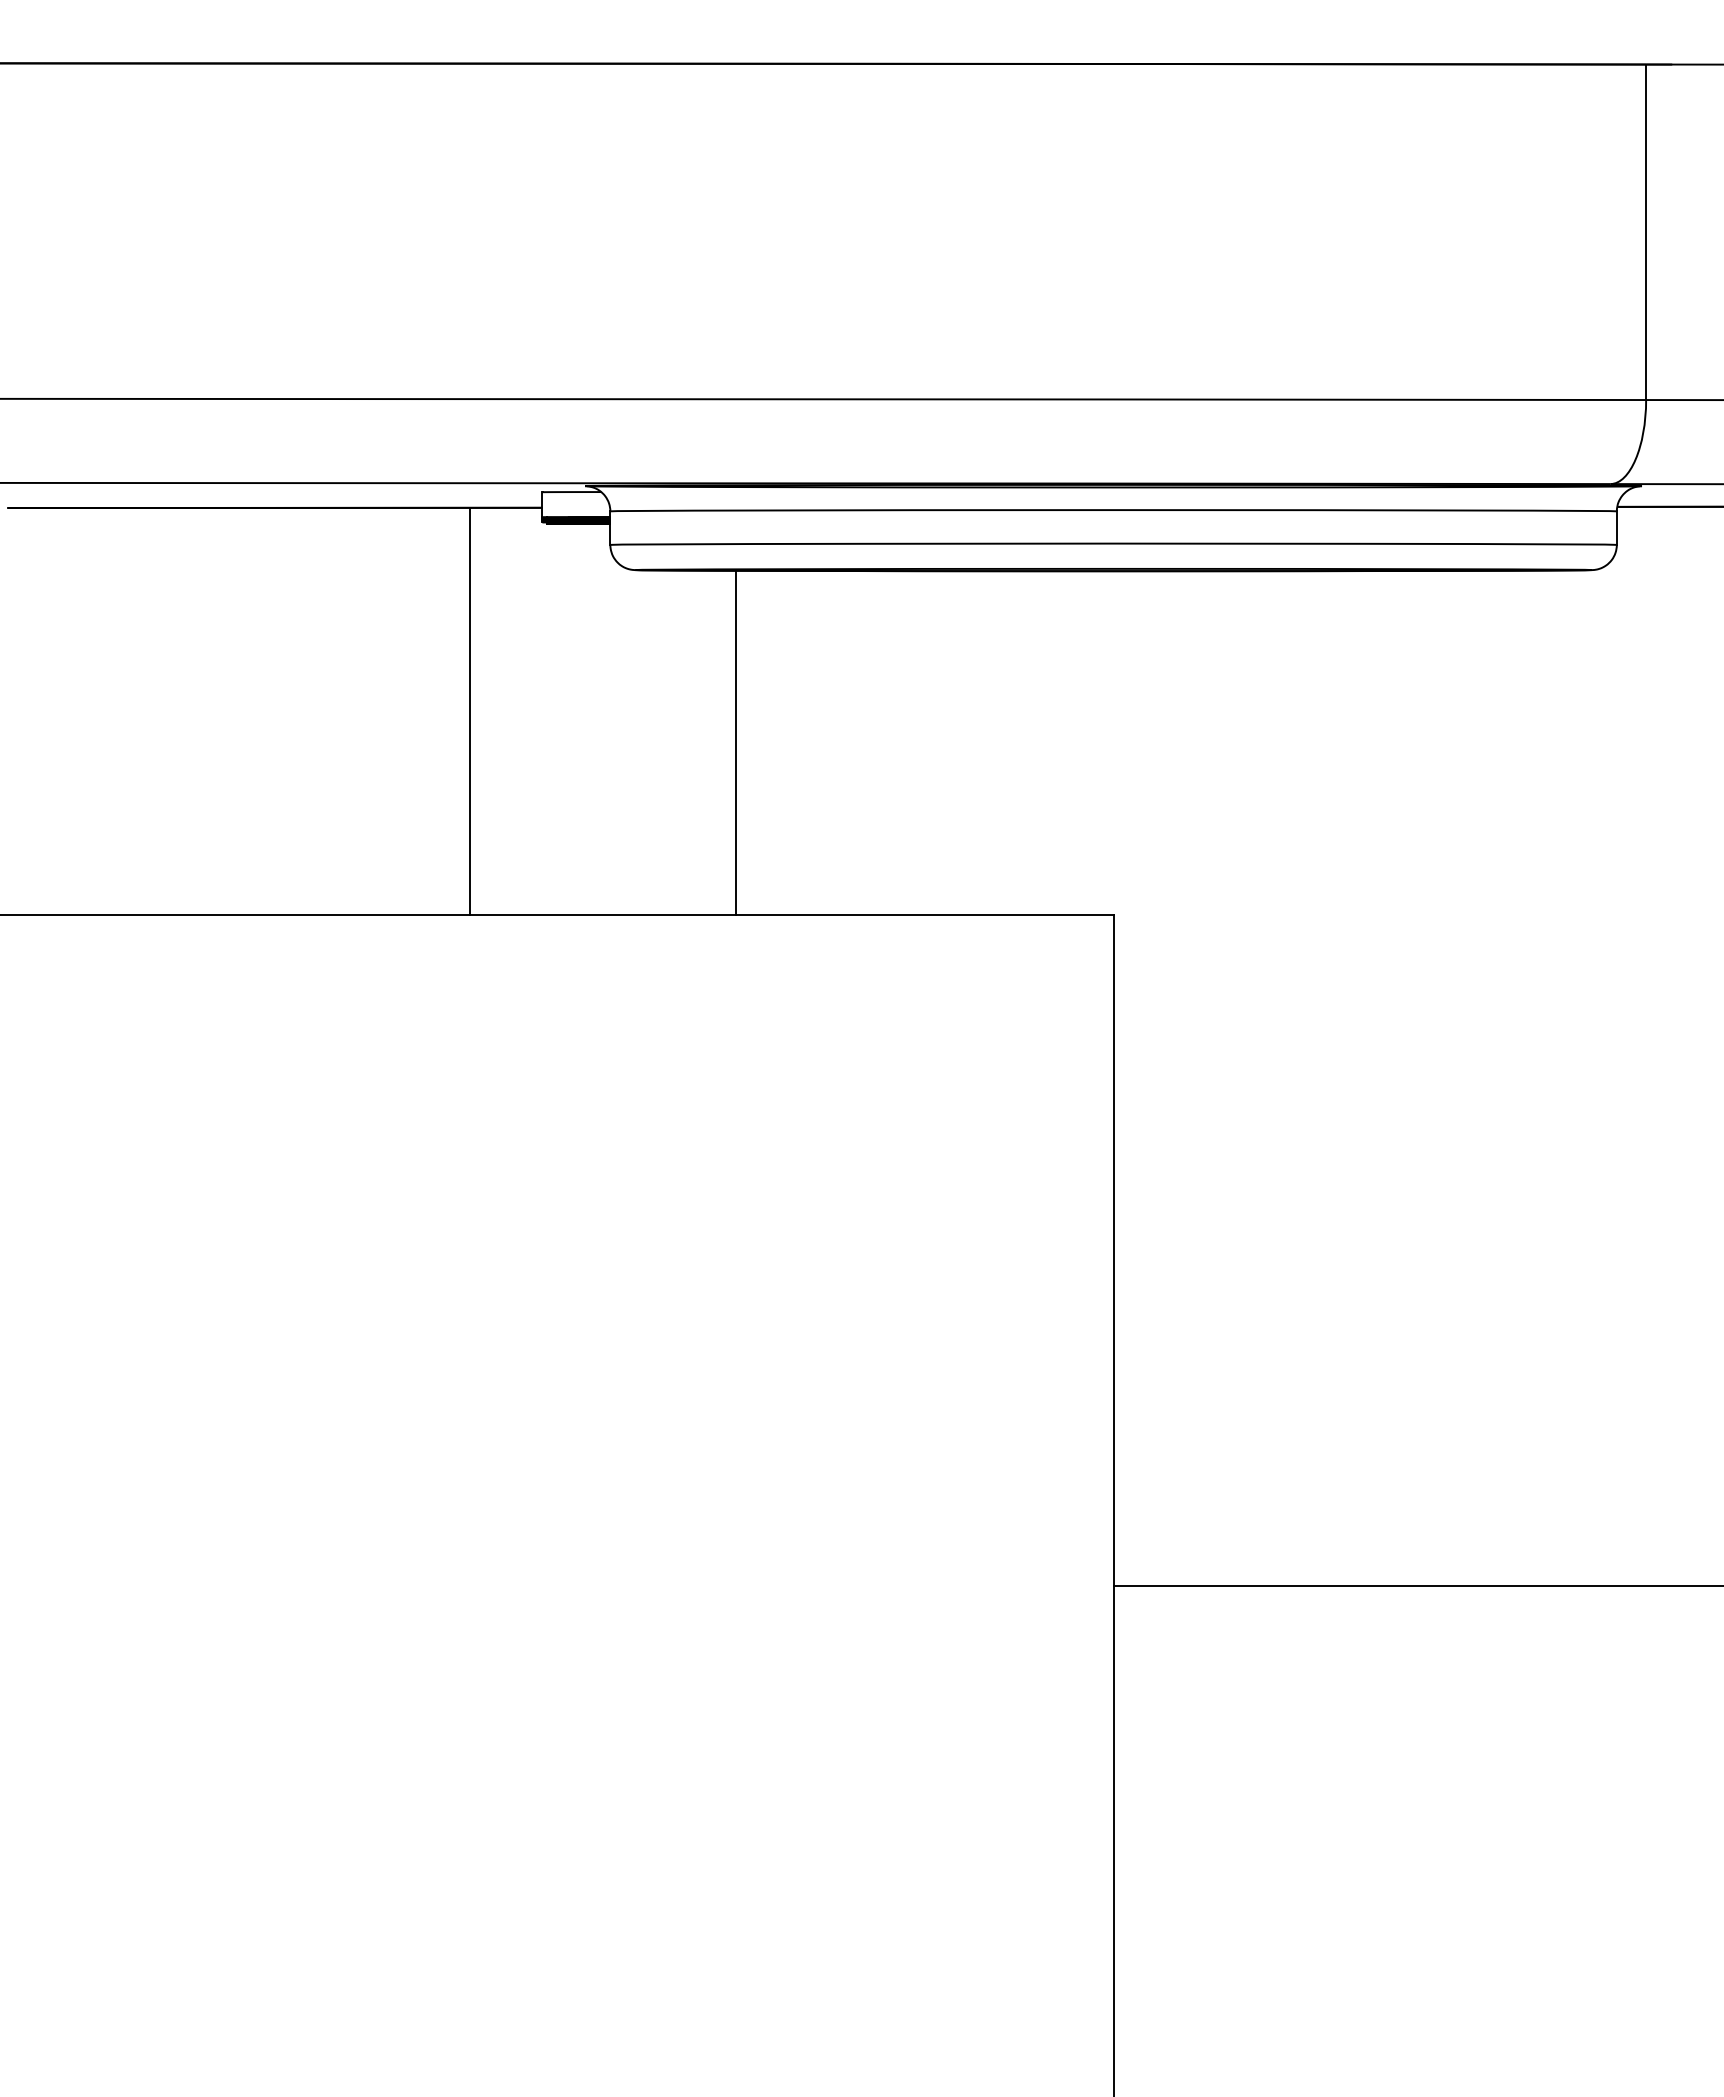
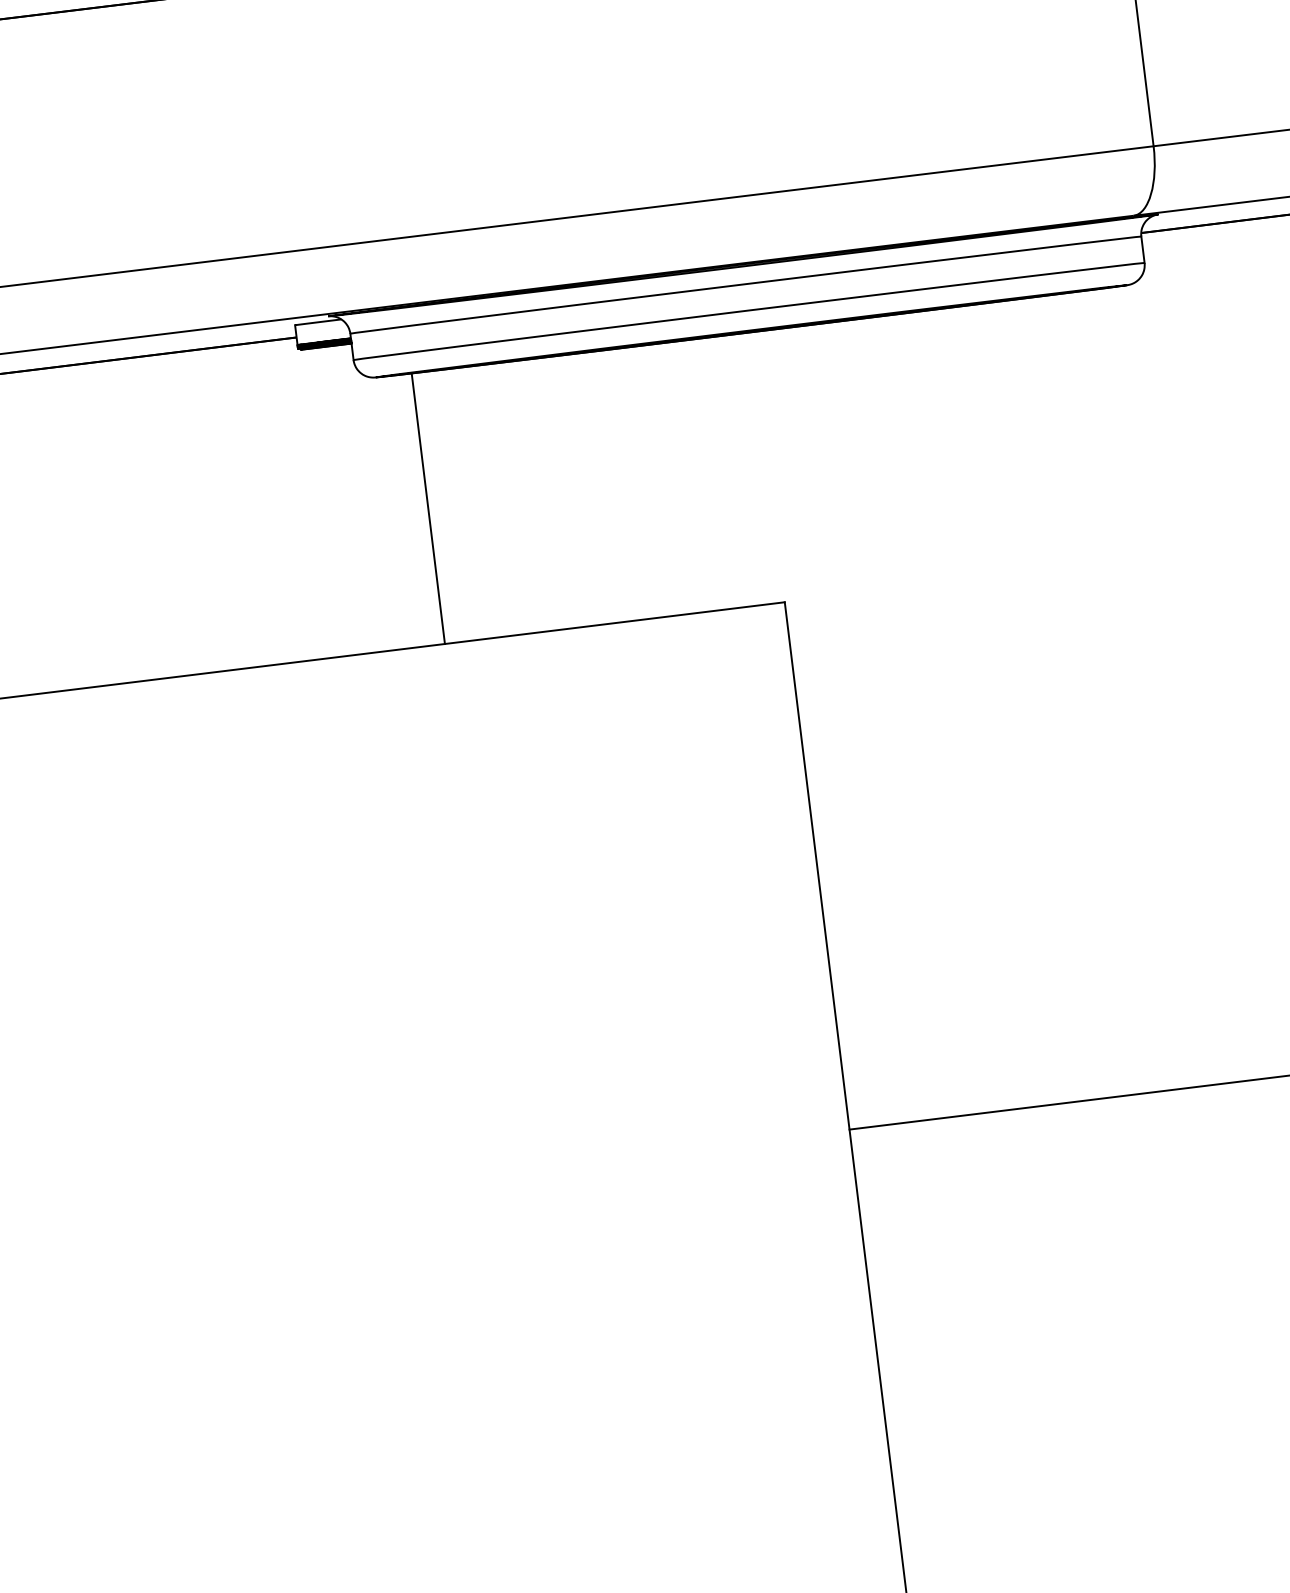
line: (469, 710) -> (258, 503), removed
line: (736, 742) -> (428, 508), moved

